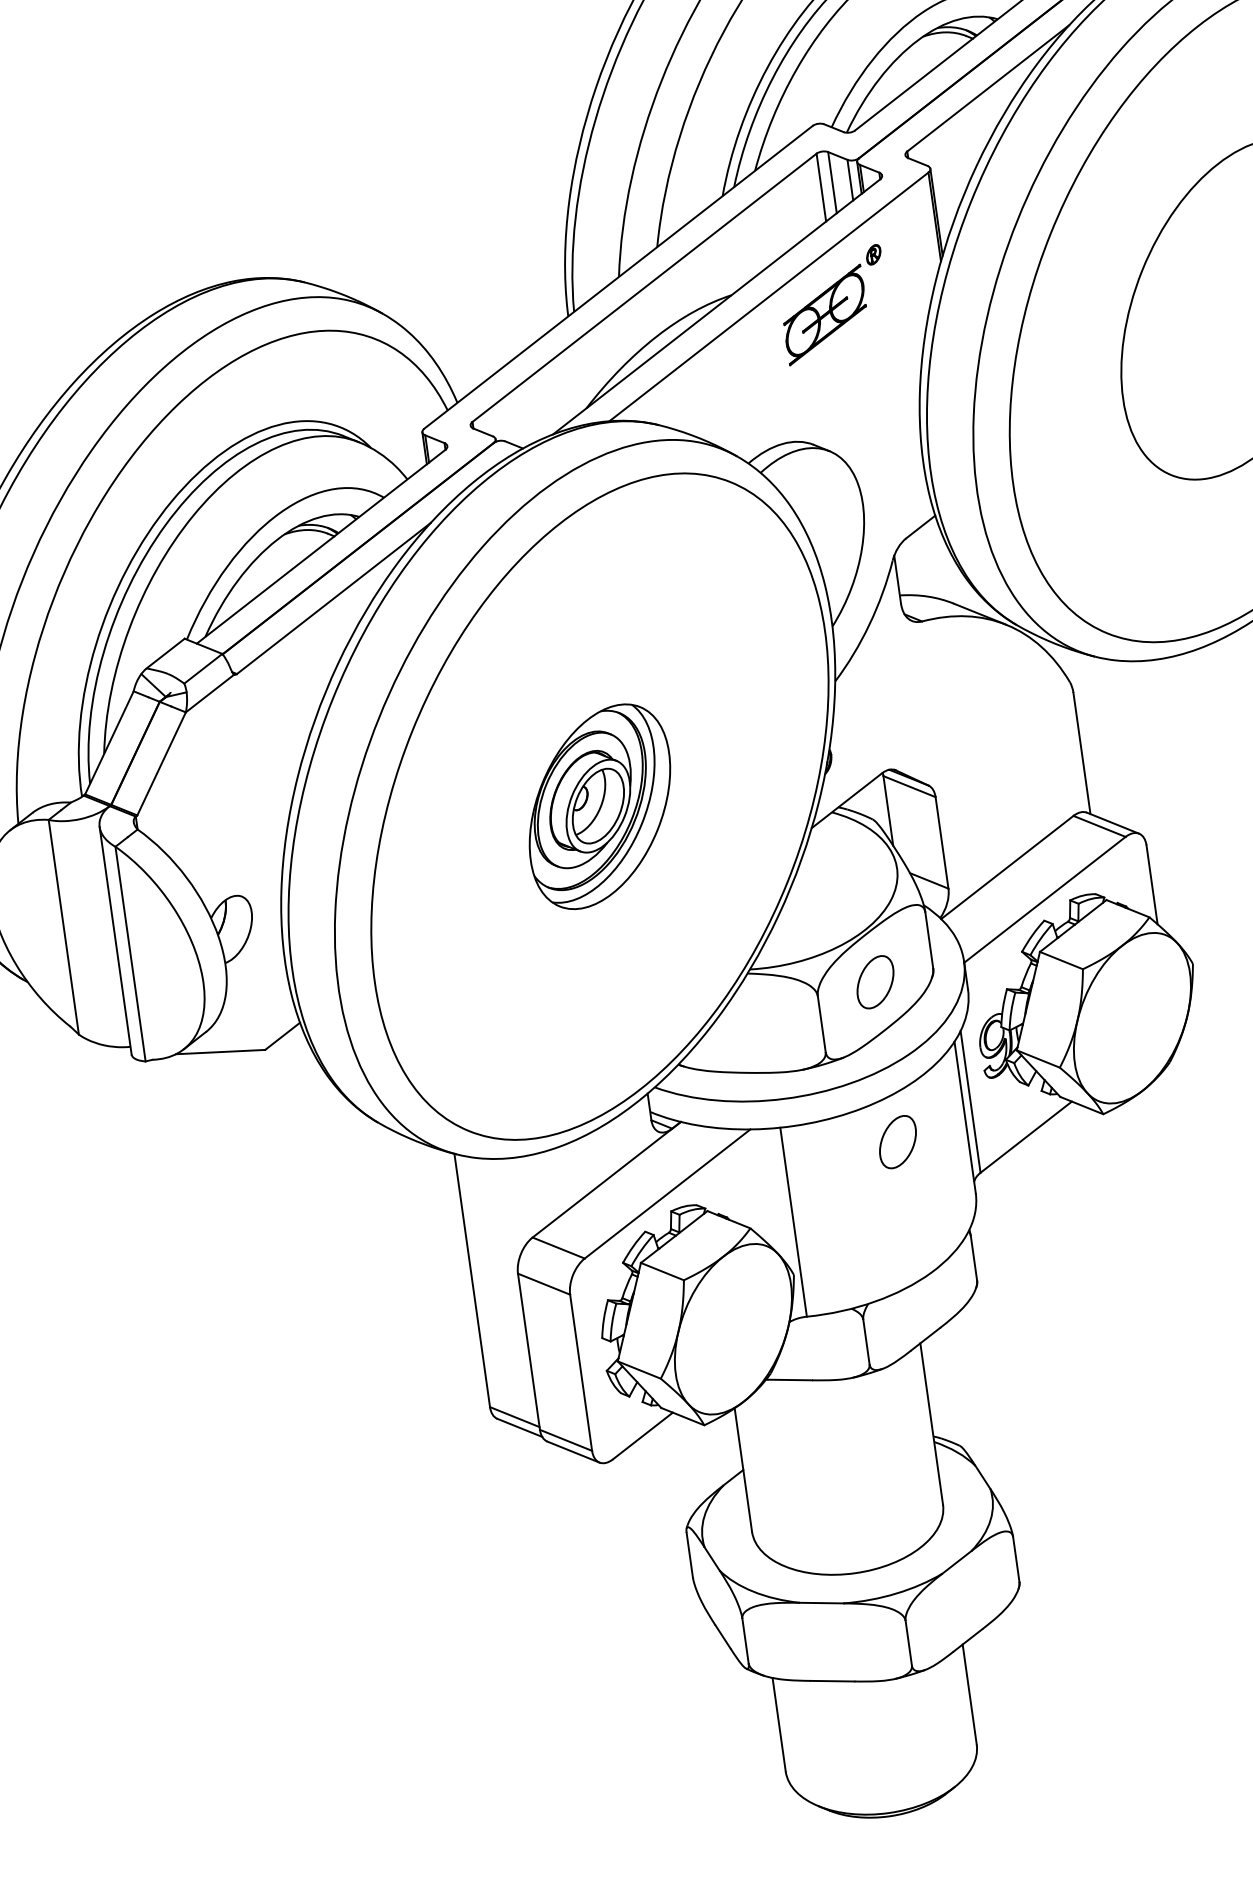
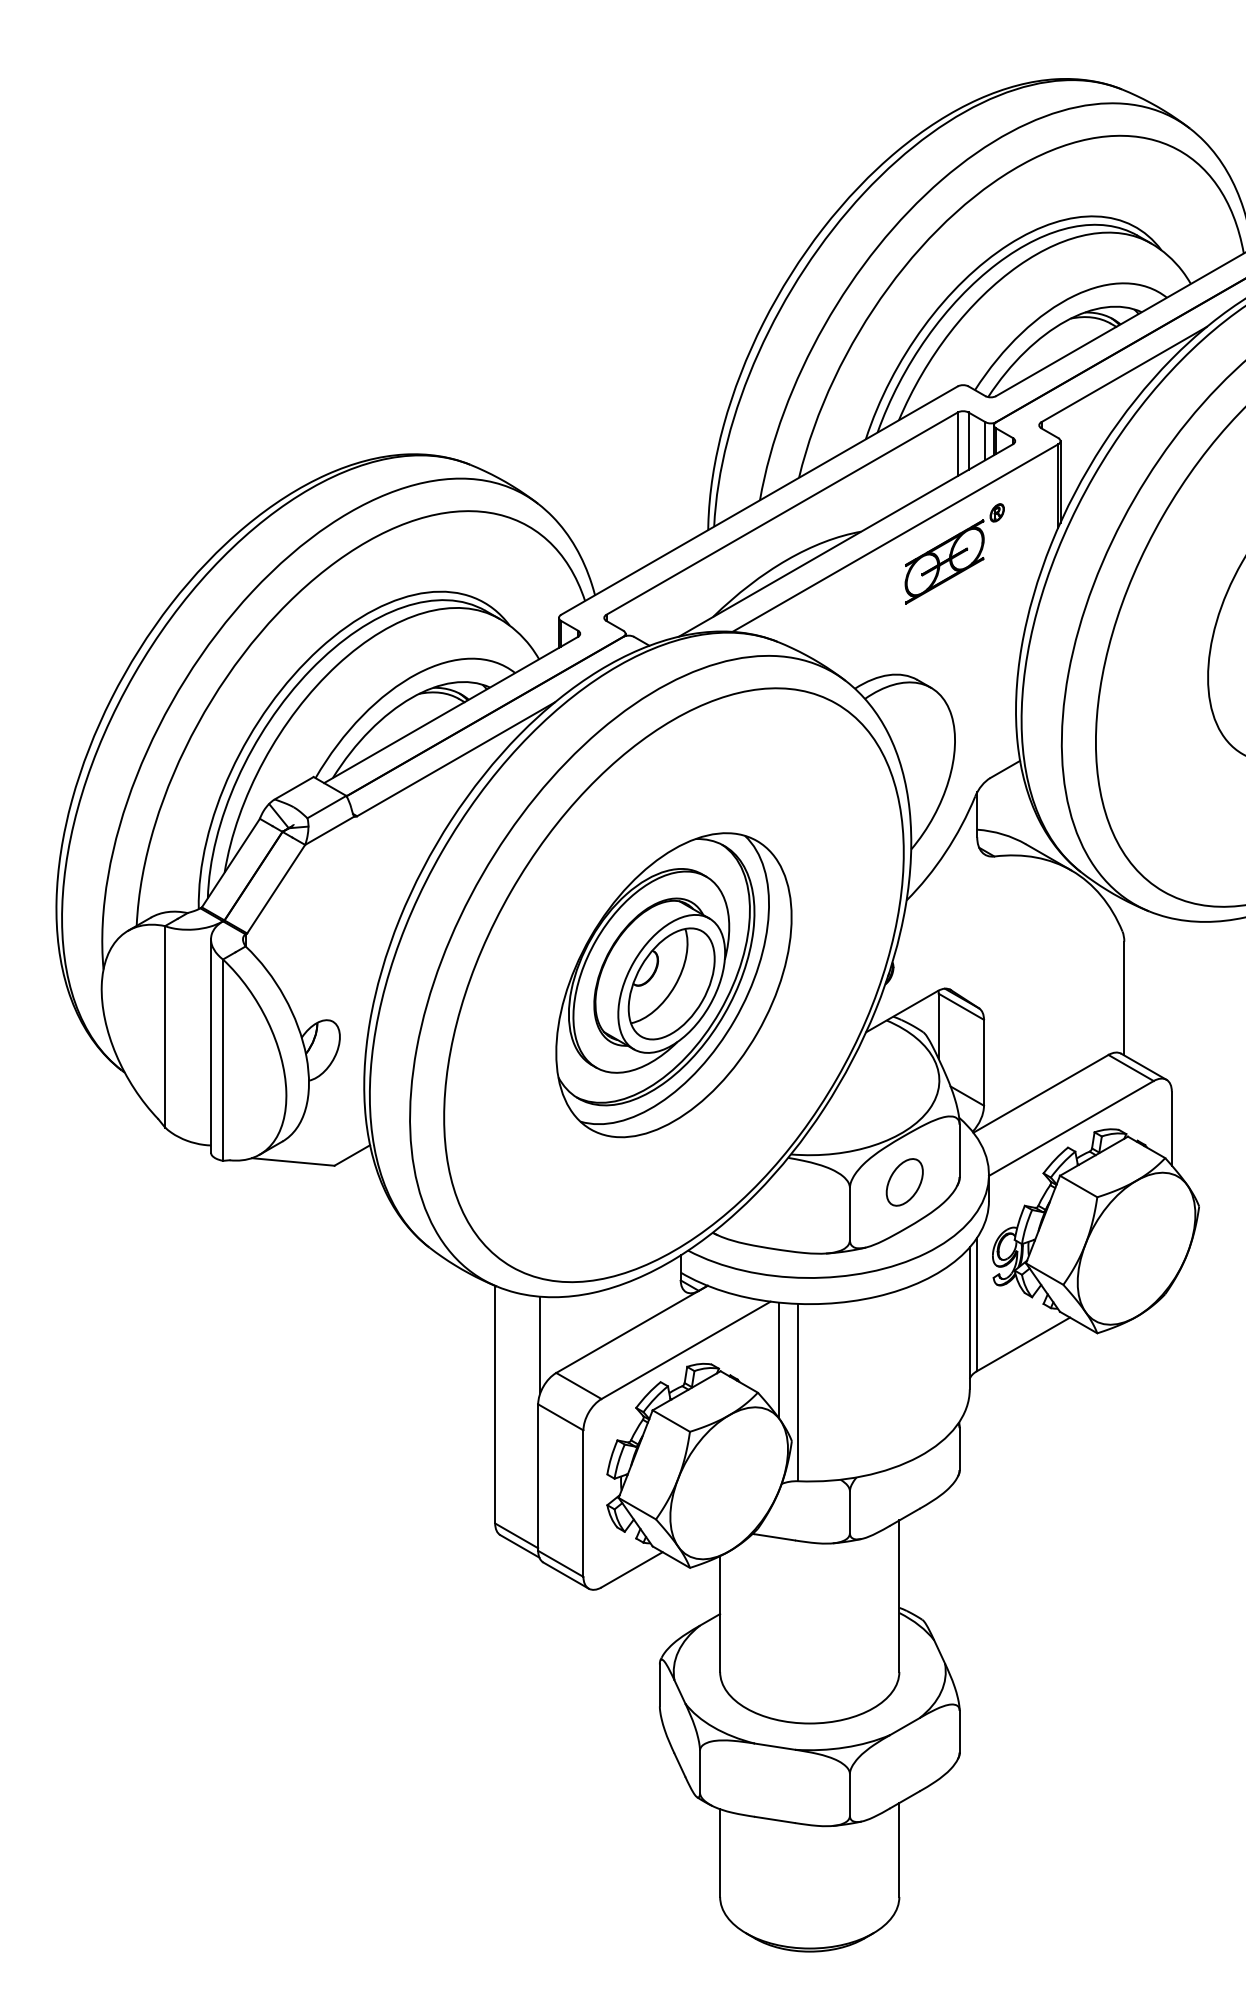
part: (599, 807) -> (673, 985), size x1.67
part: (897, 1142) -> (904, 1332), removed
line: (767, 1189) -> (778, 1359), added
line: (511, 1209) -> (540, 1344), added

